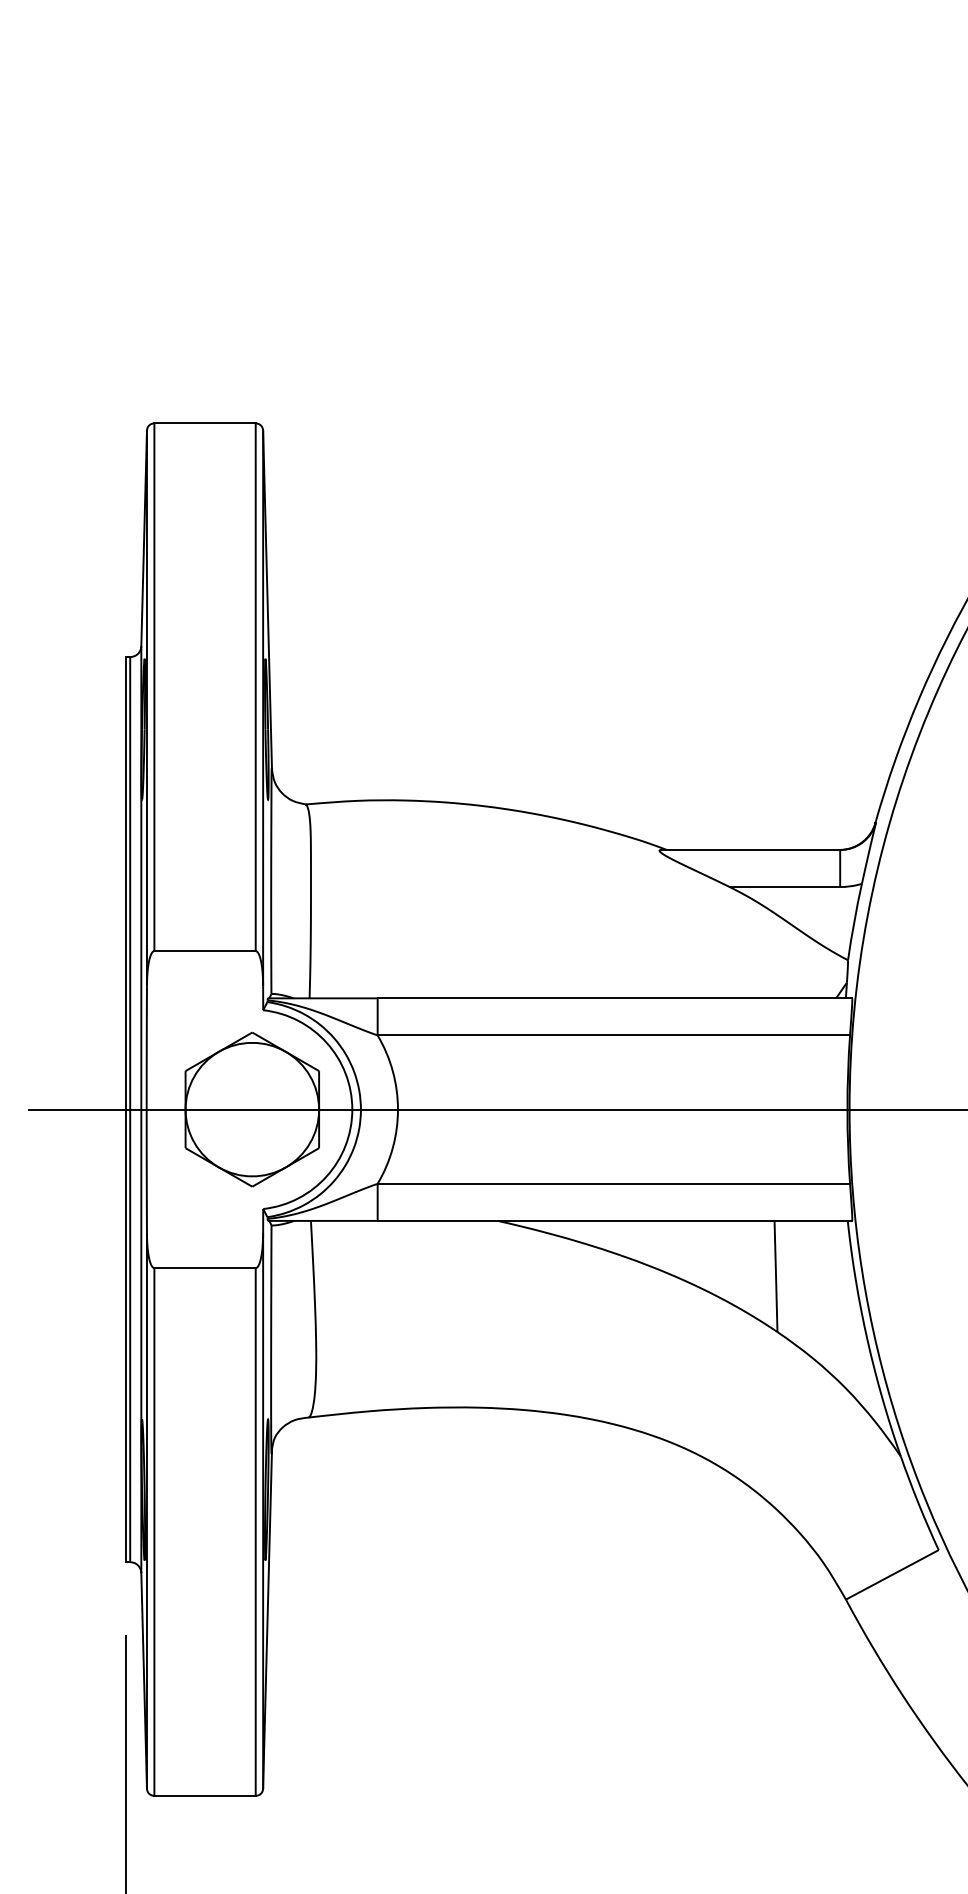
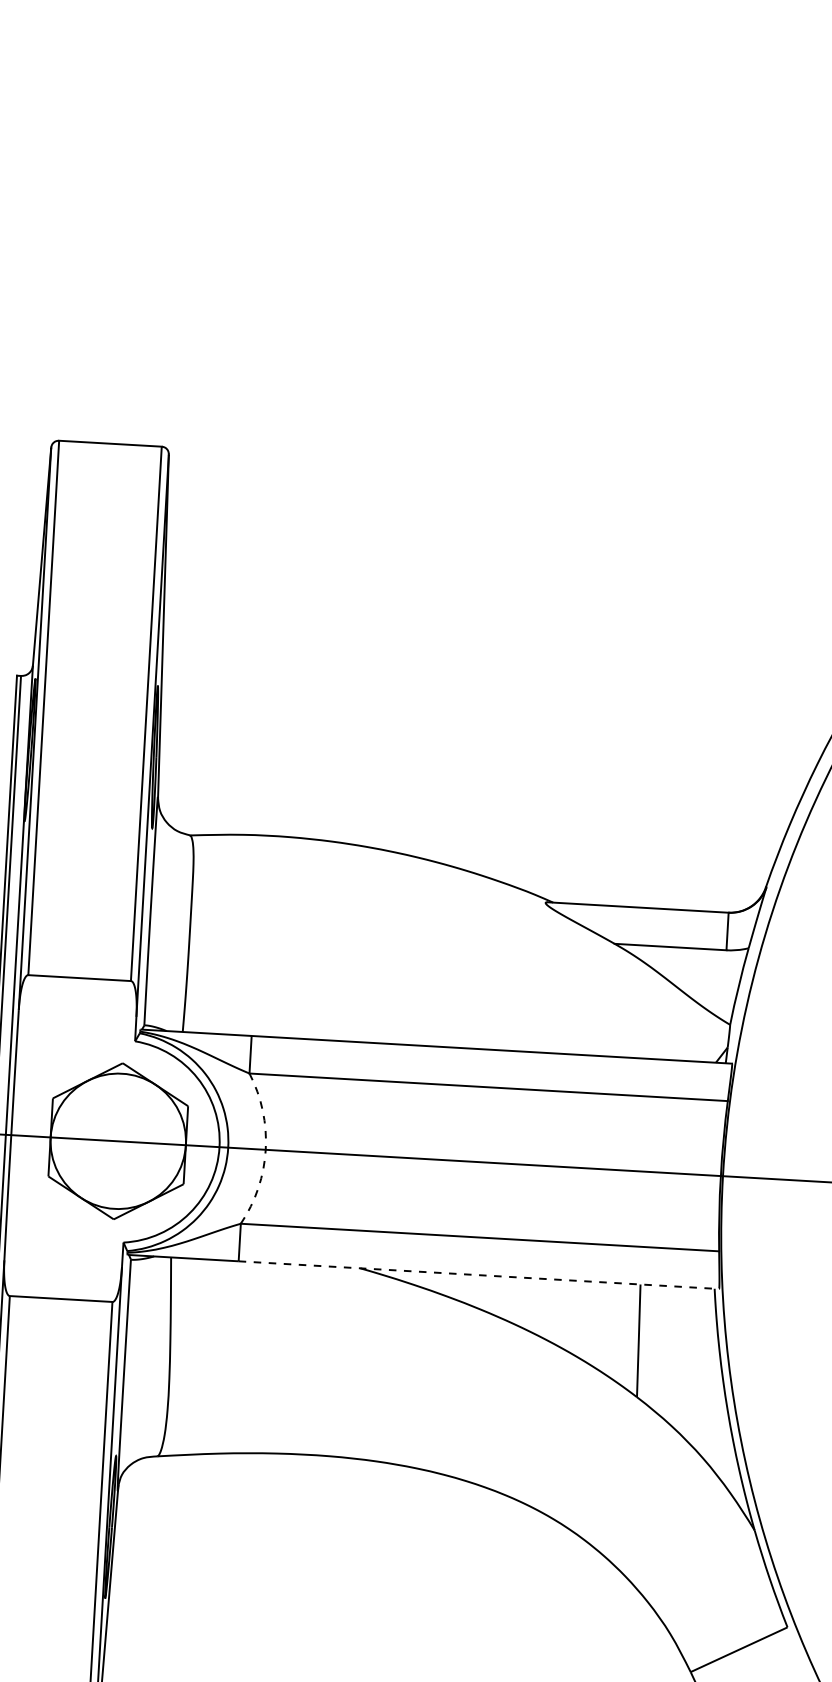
arc: (397, 1109) -> (265, 1149), solid -> dashed
line: (615, 1220) -> (479, 1274), solid -> dashed

